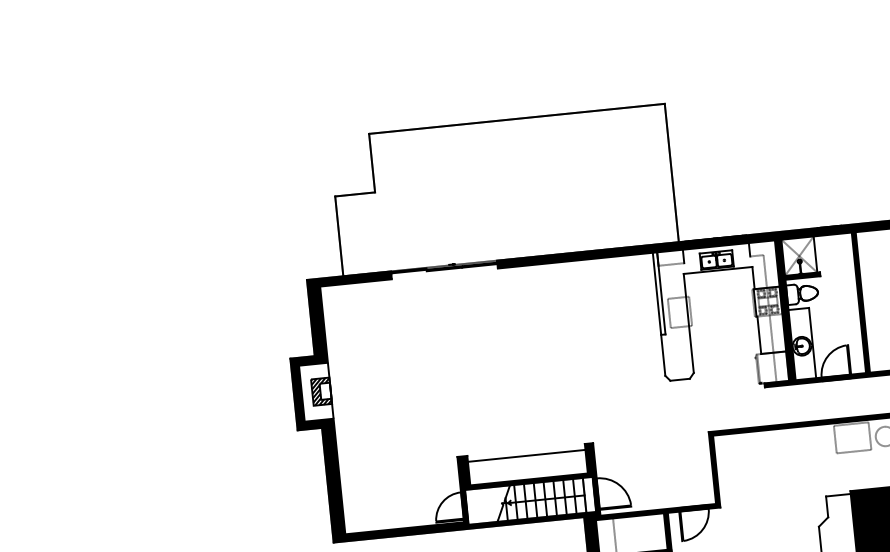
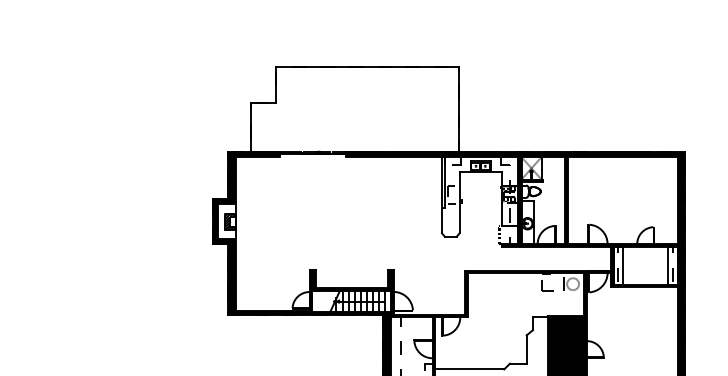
line: (525, 455) -> (351, 273), removed

